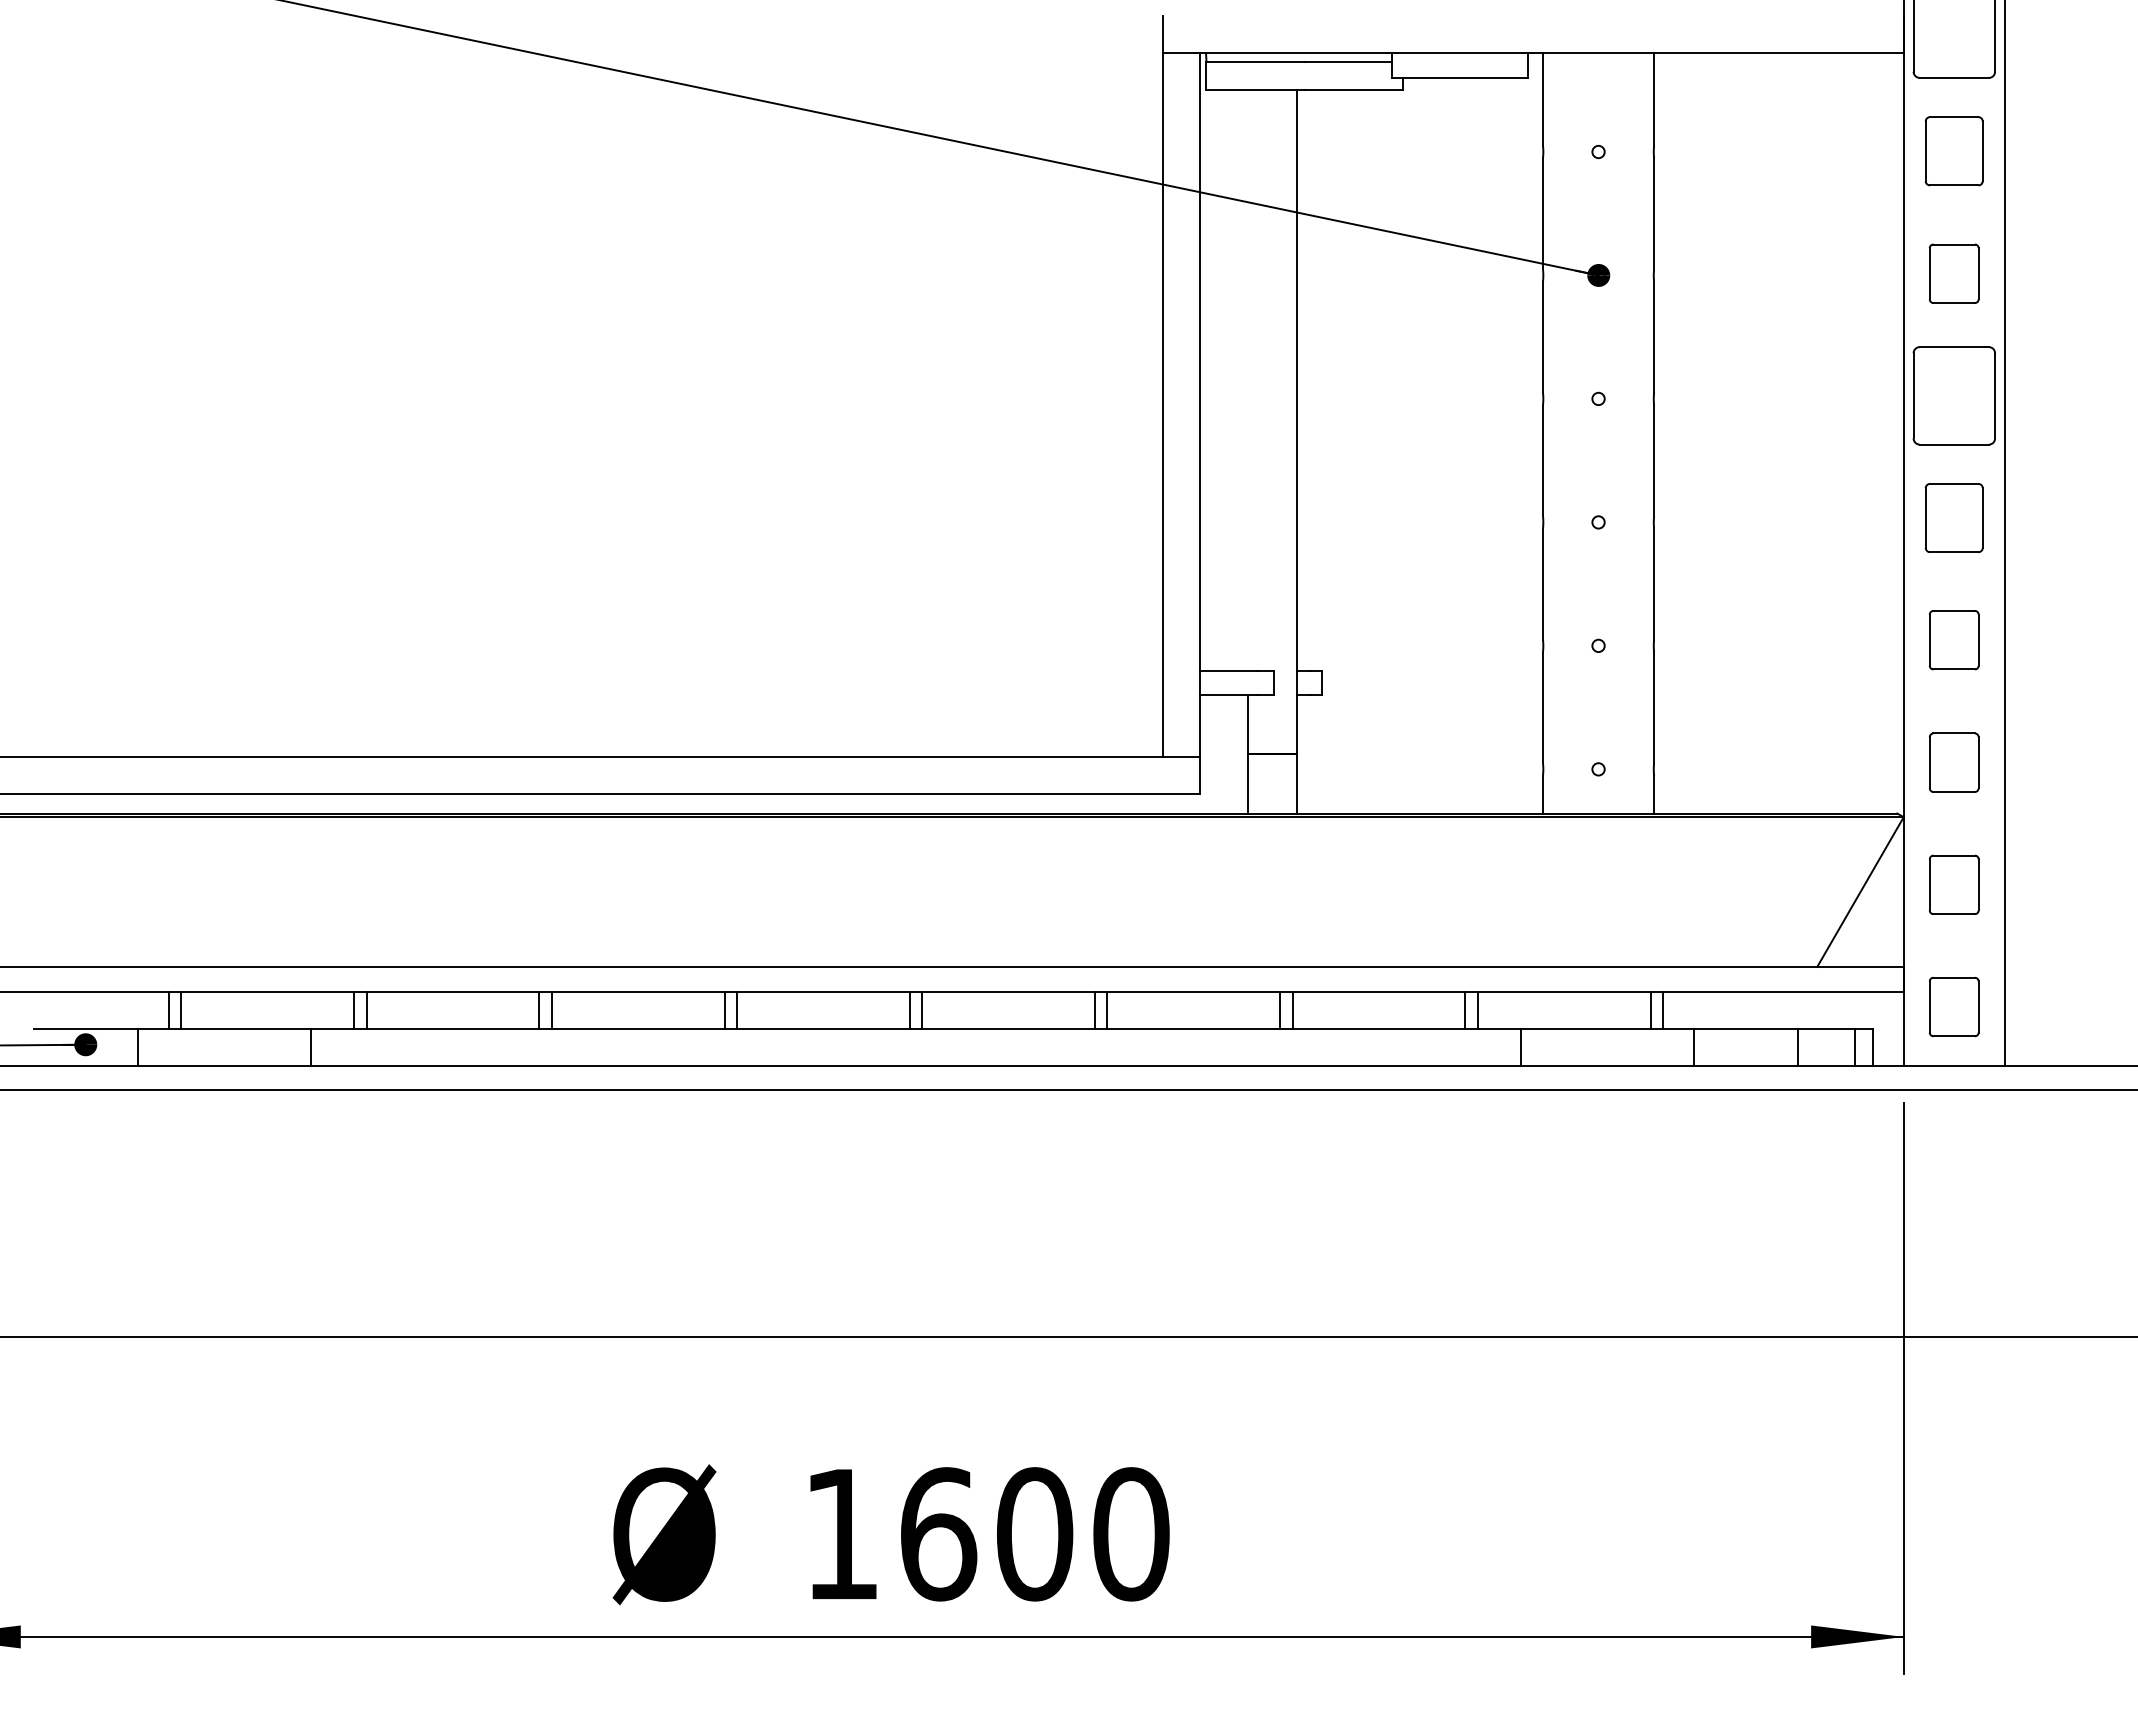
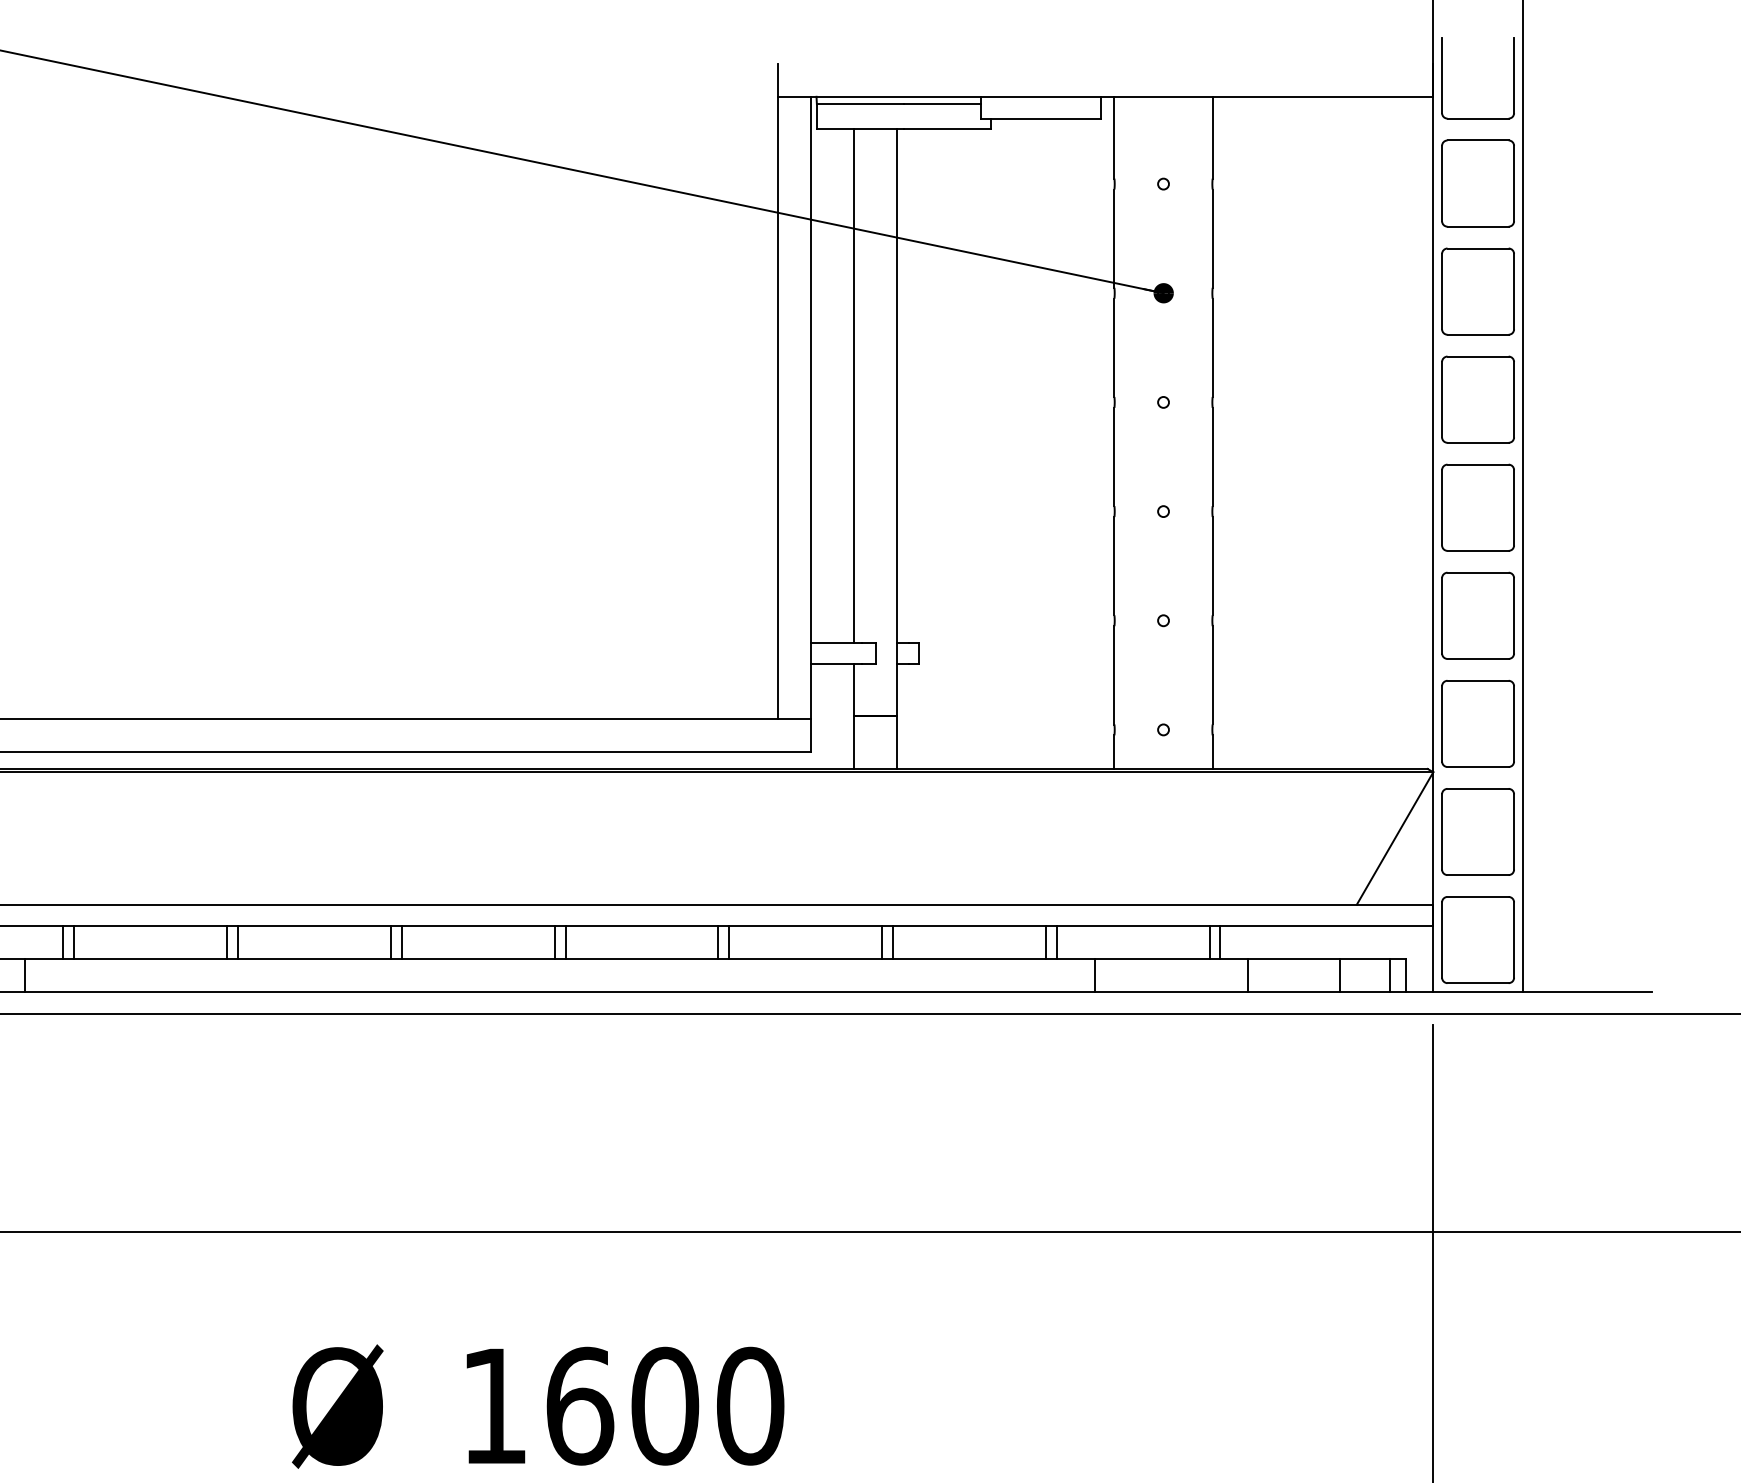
part: (1953, 150) -> (1477, 182), size x1.43
part: (1953, 273) -> (1477, 291), size x1.67
line: (1248, 380) -> (854, 386), added
part: (1953, 517) -> (1477, 507), size x1.43
part: (1953, 639) -> (1477, 615), size x1.67
part: (1953, 762) -> (1477, 723), size x1.67
part: (1953, 884) -> (1477, 831), size x1.67
part: (1953, 1006) -> (1477, 939), size x1.67

